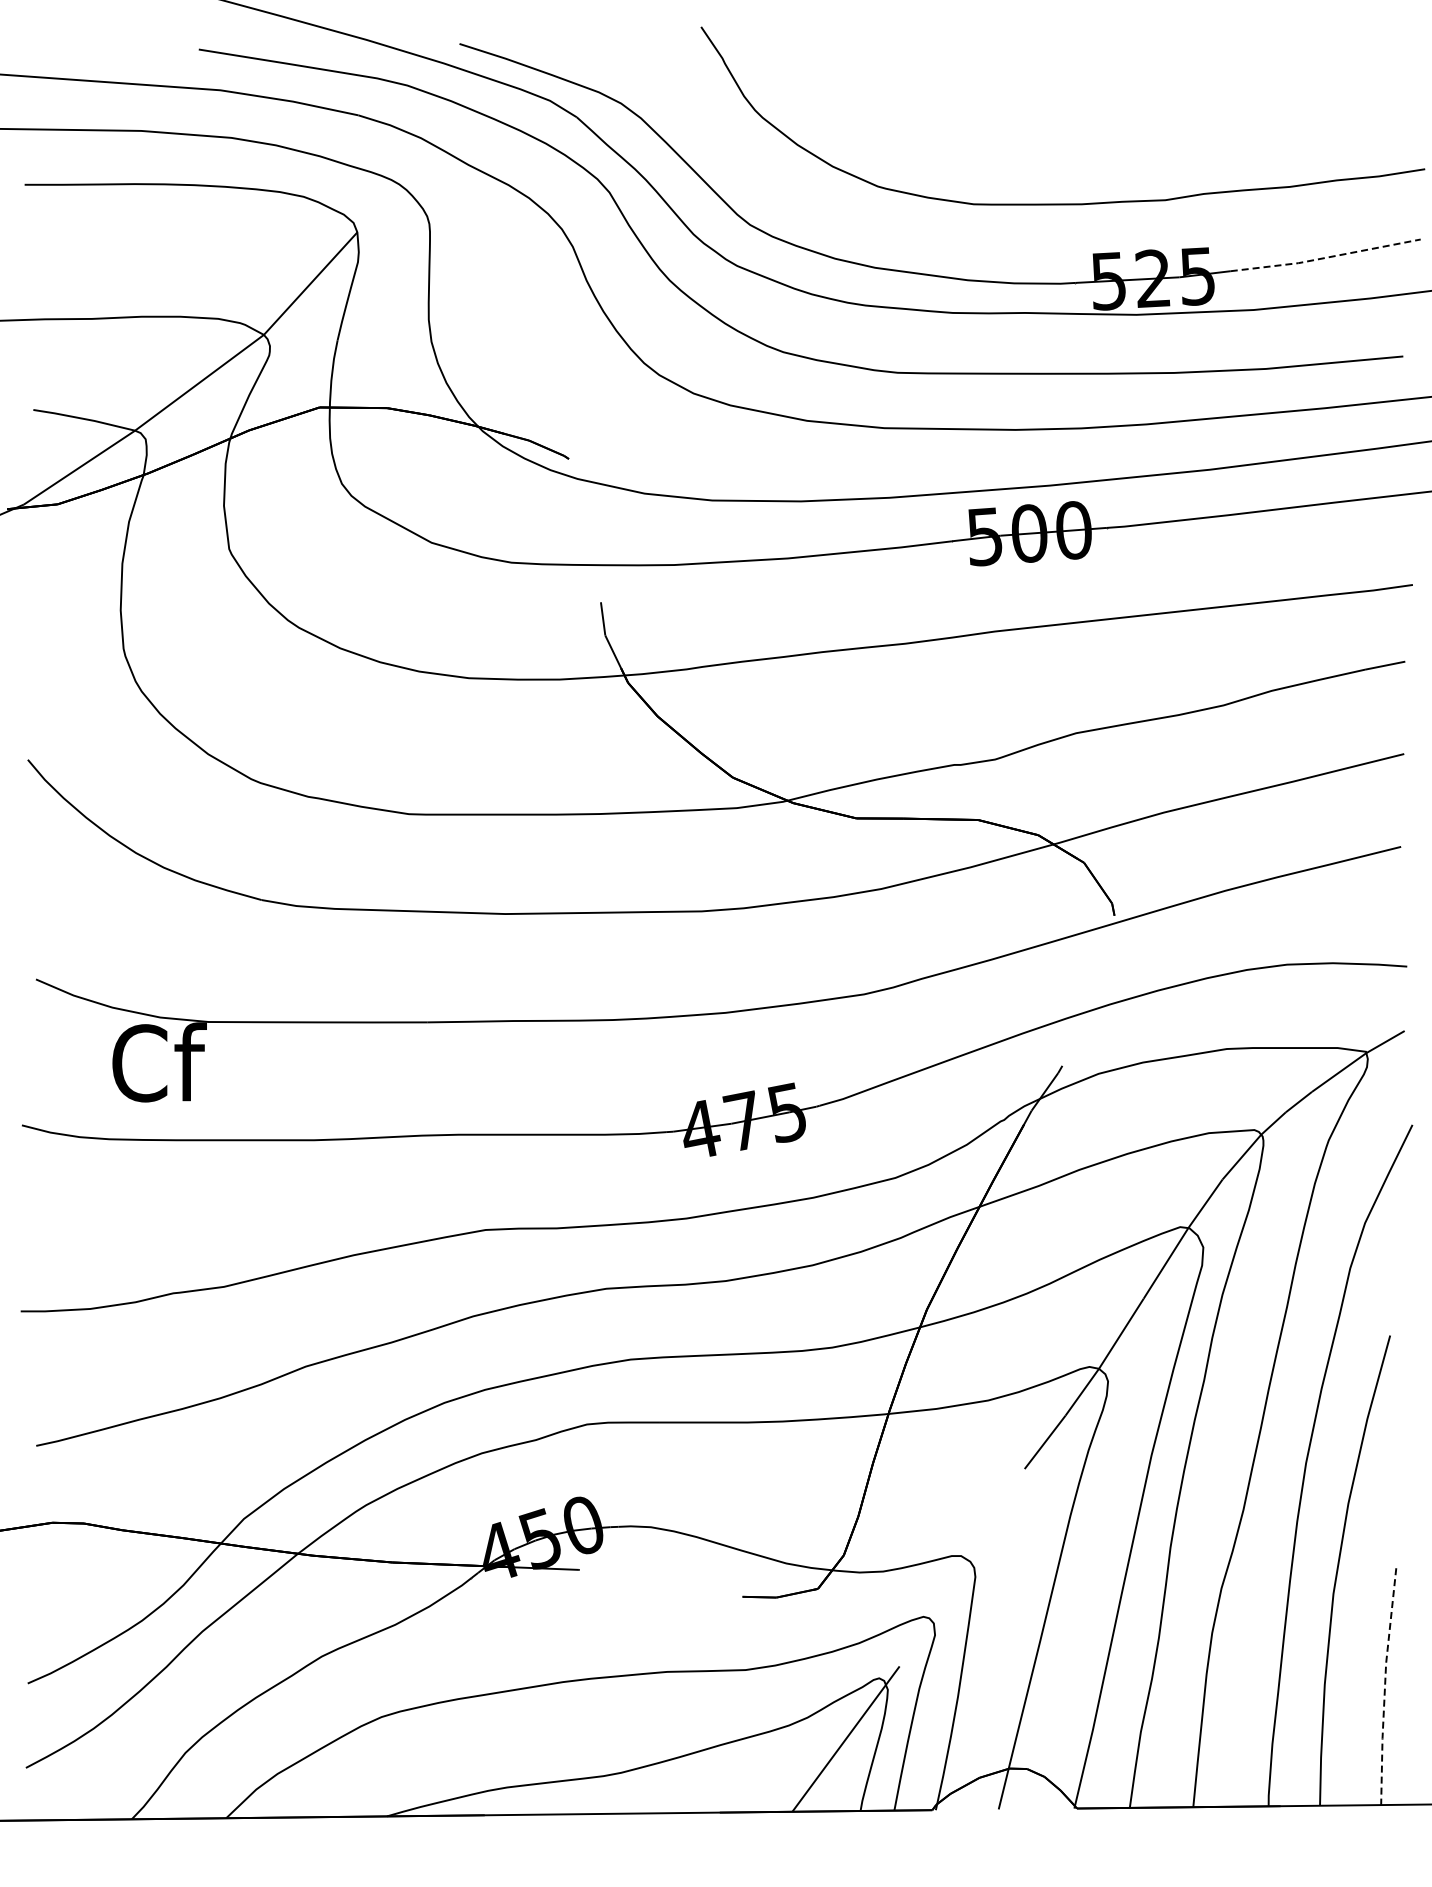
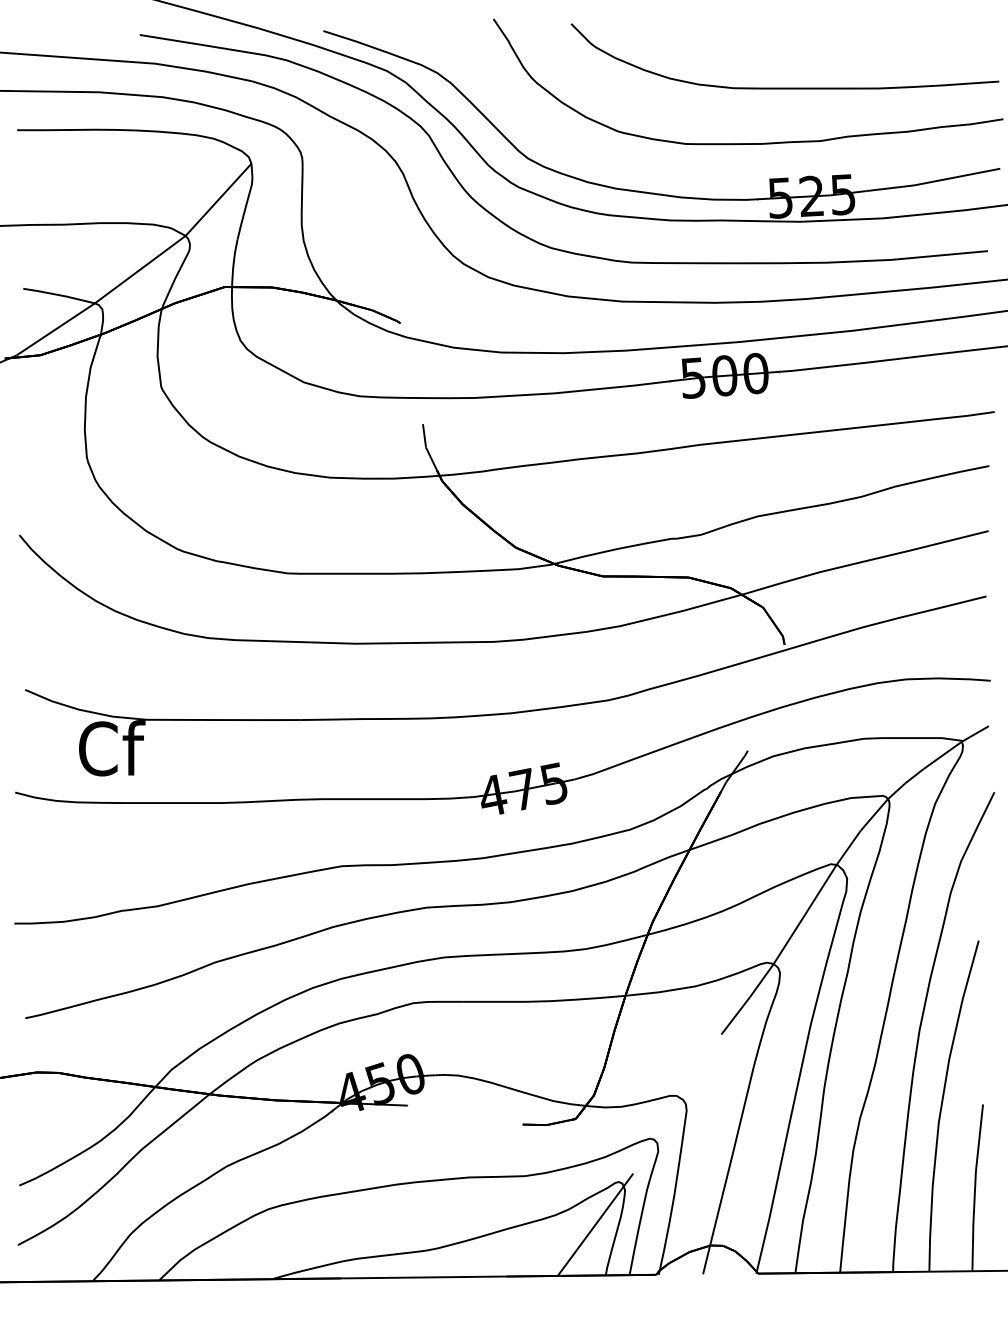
curve: (1115, 124) -> (785, 87), added
line: (1325, 257) -> (933, 181), dashed -> solid
line: (1385, 1687) -> (975, 1188), dashed -> solid

